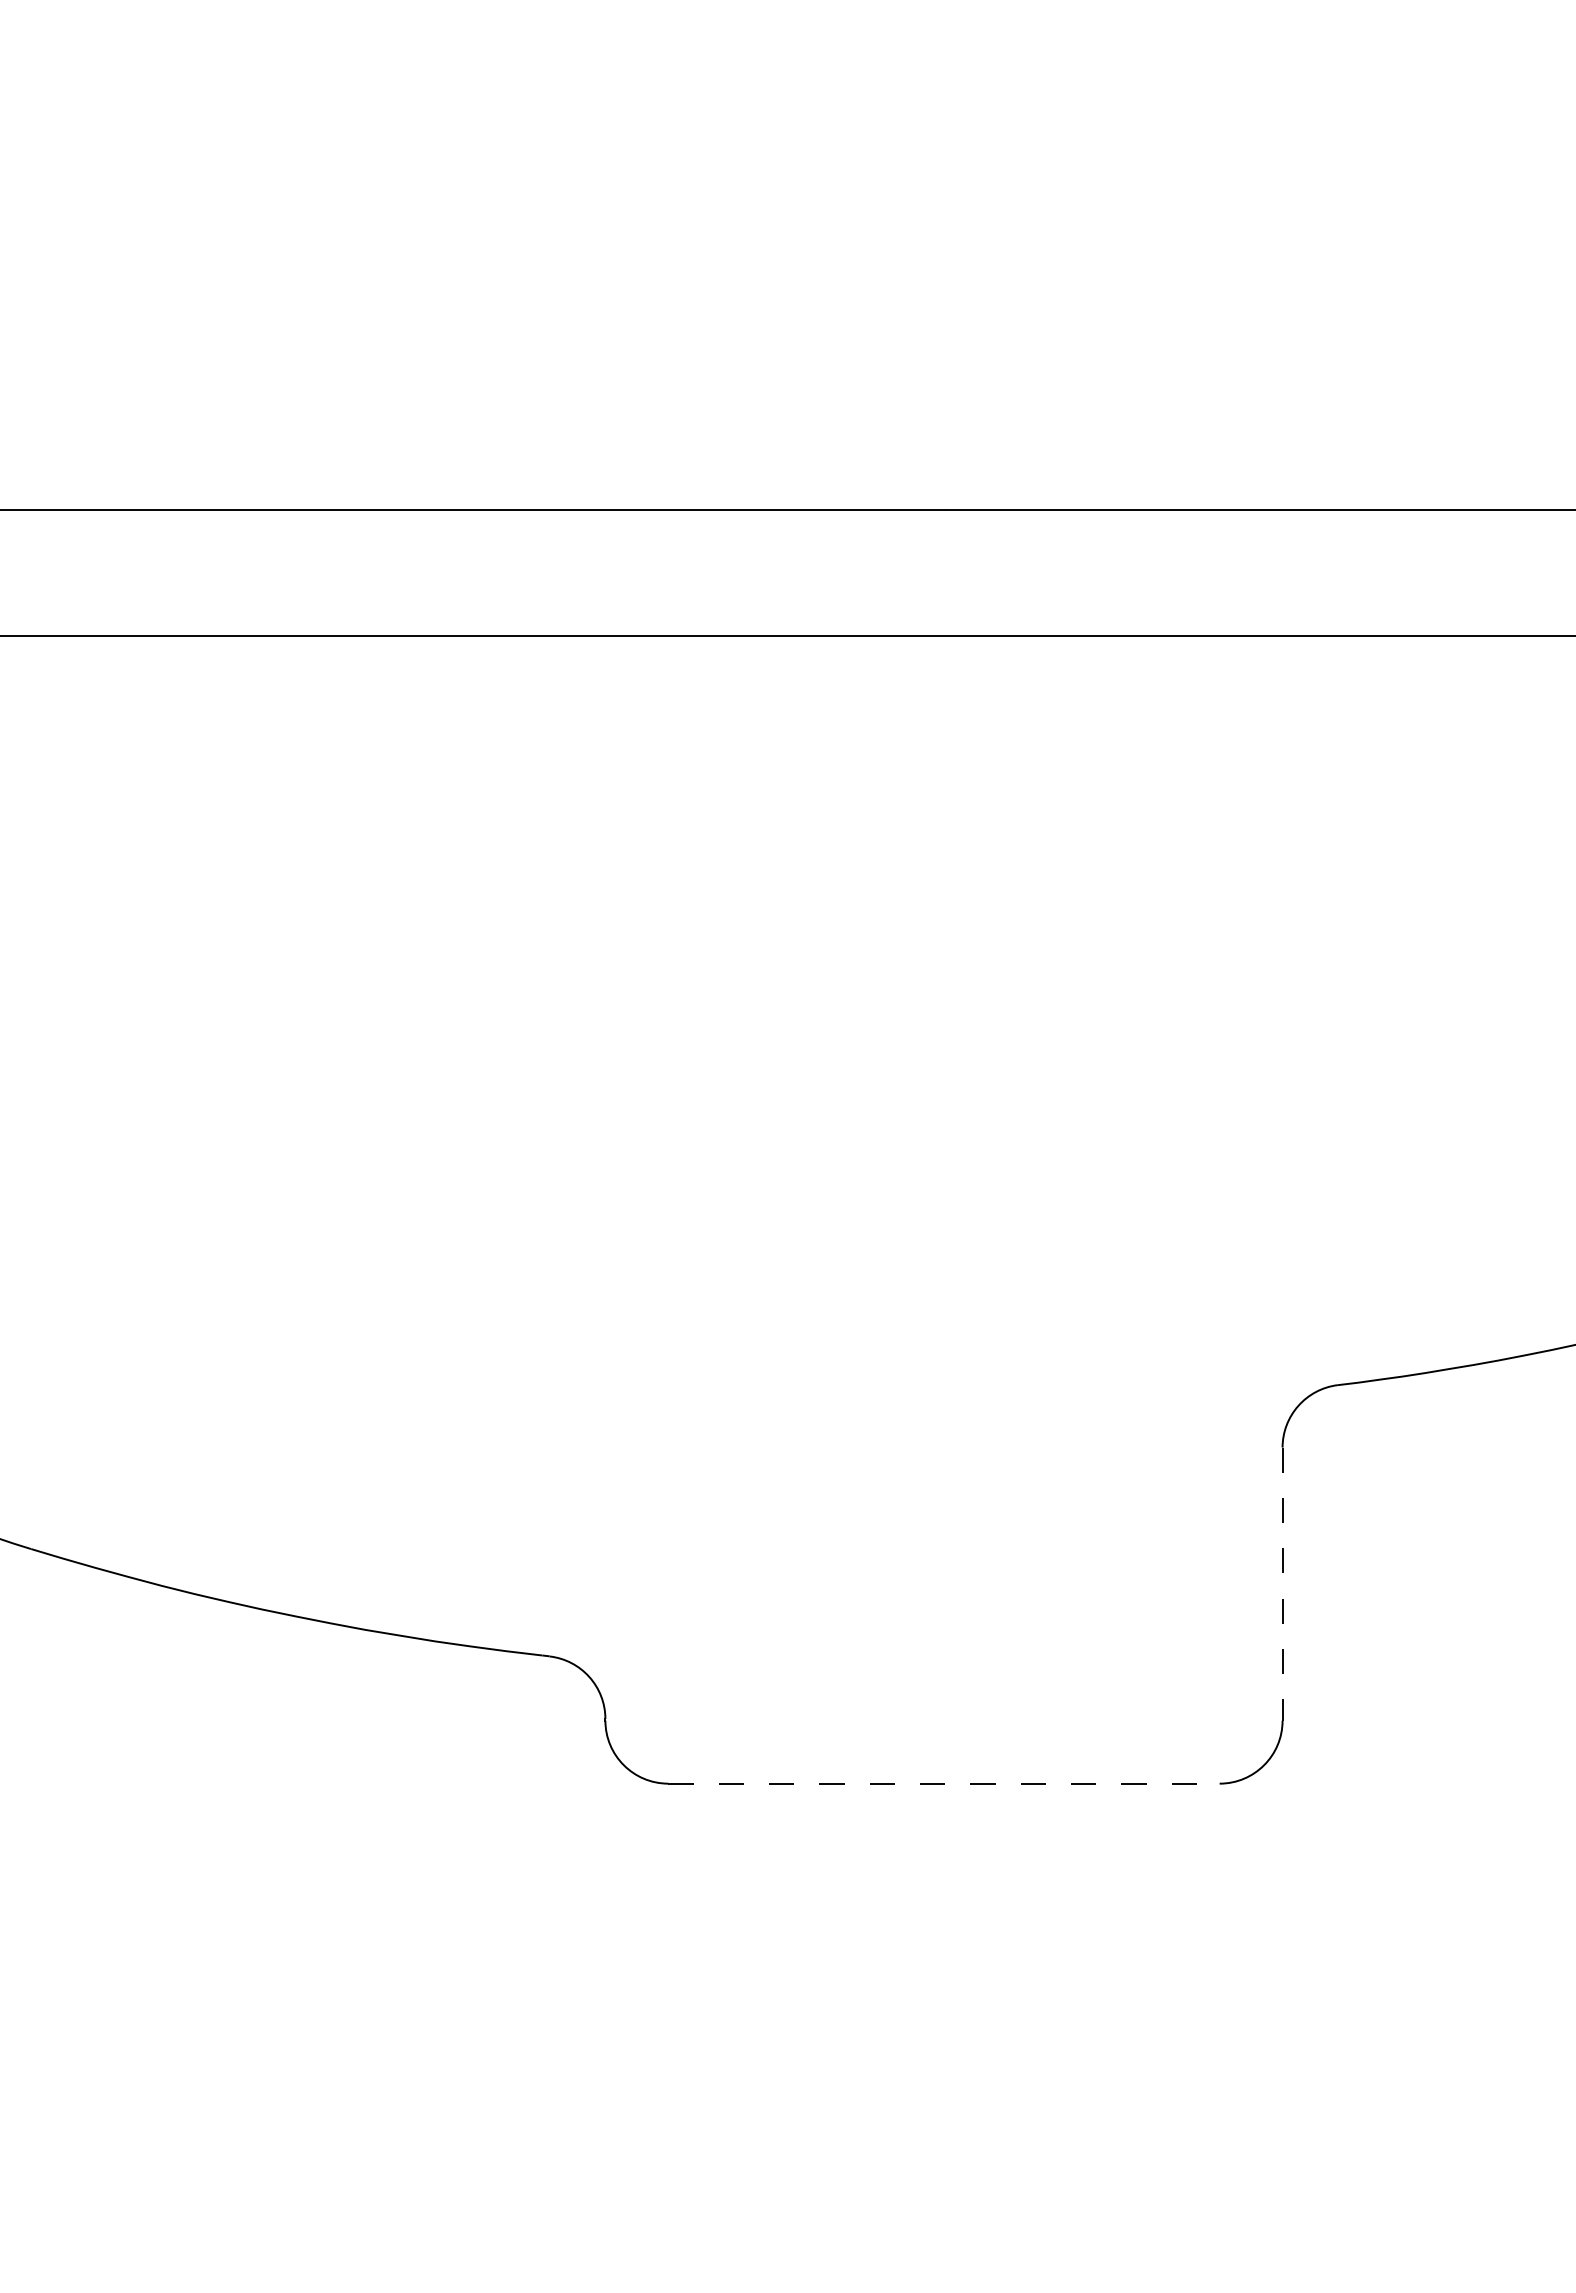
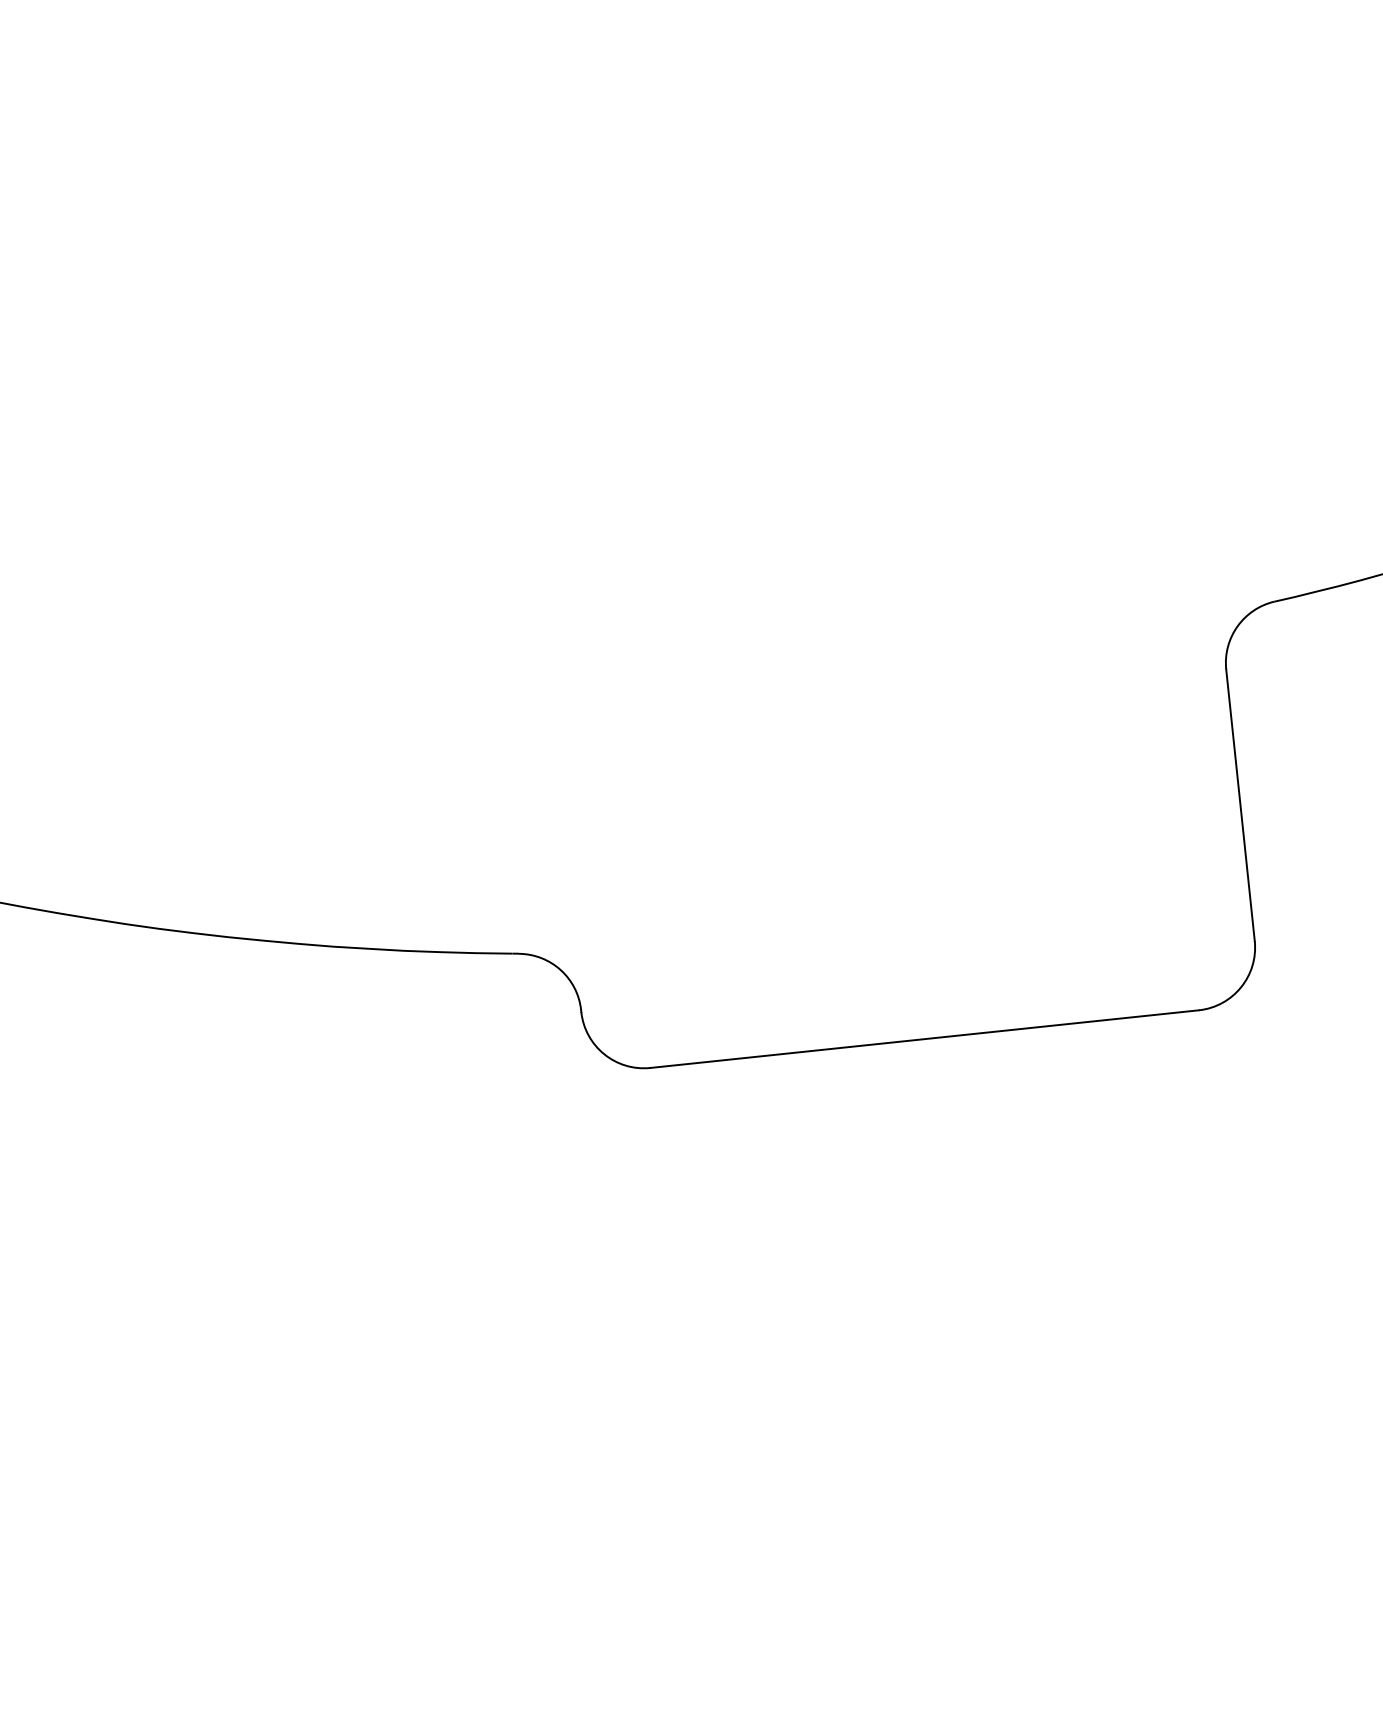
line: (1282, 1584) -> (1240, 805), dashed -> solid
line: (943, 1783) -> (924, 1039), dashed -> solid

